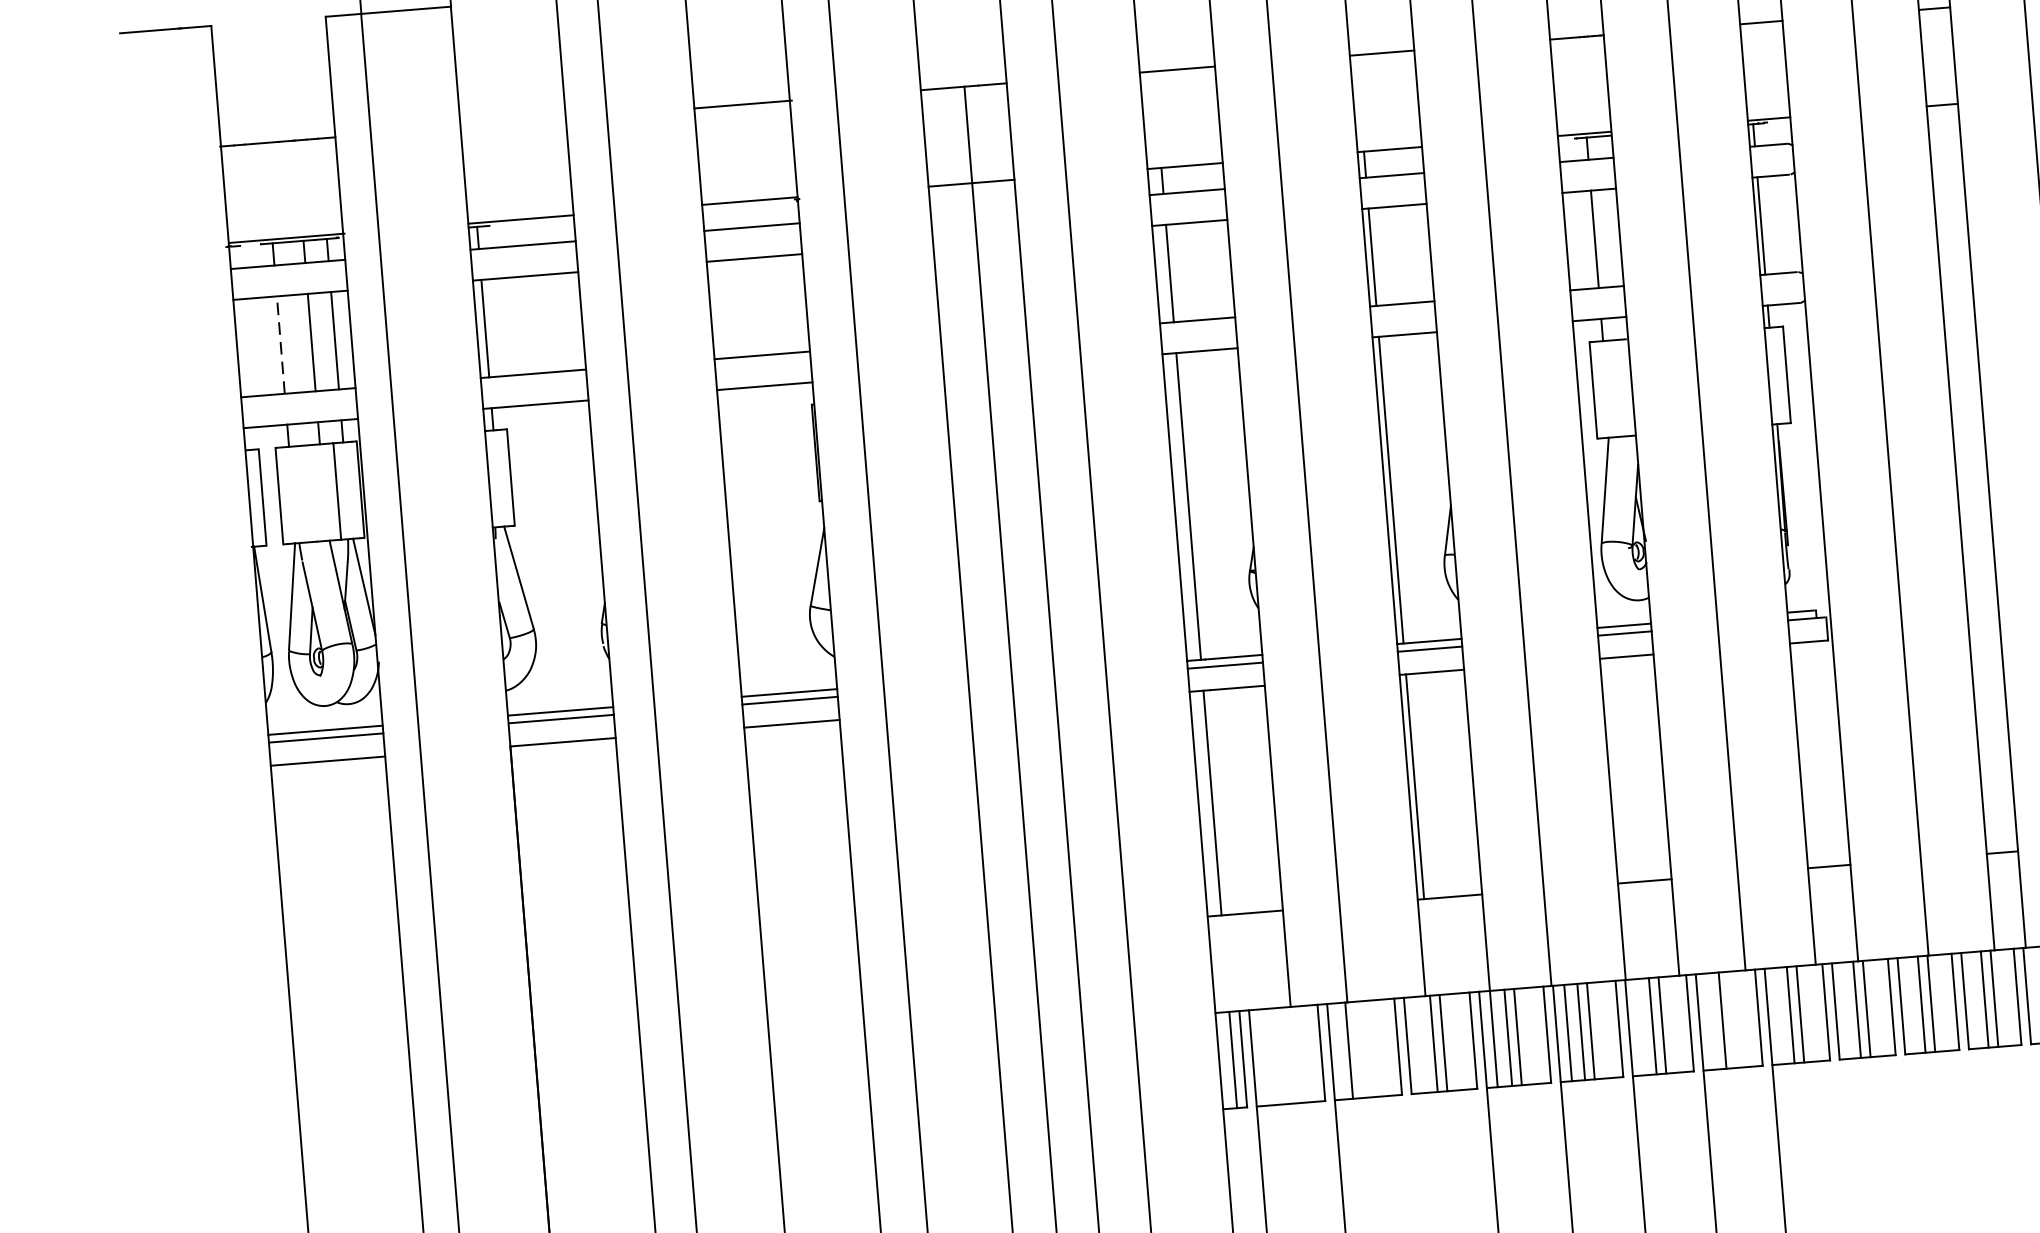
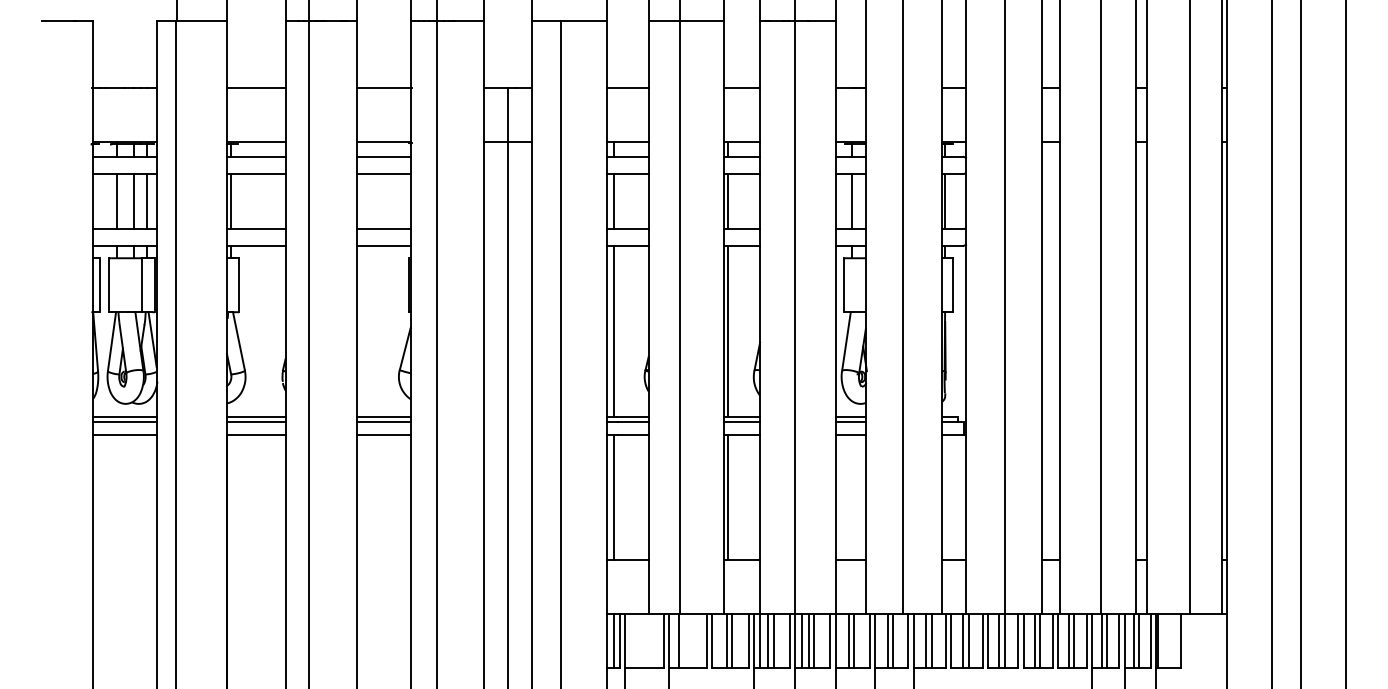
line: (512, 123) -> (255, 88), added
line: (281, 343) -> (117, 200), dashed -> solid
line: (1732, 1020) -> (893, 641), added

